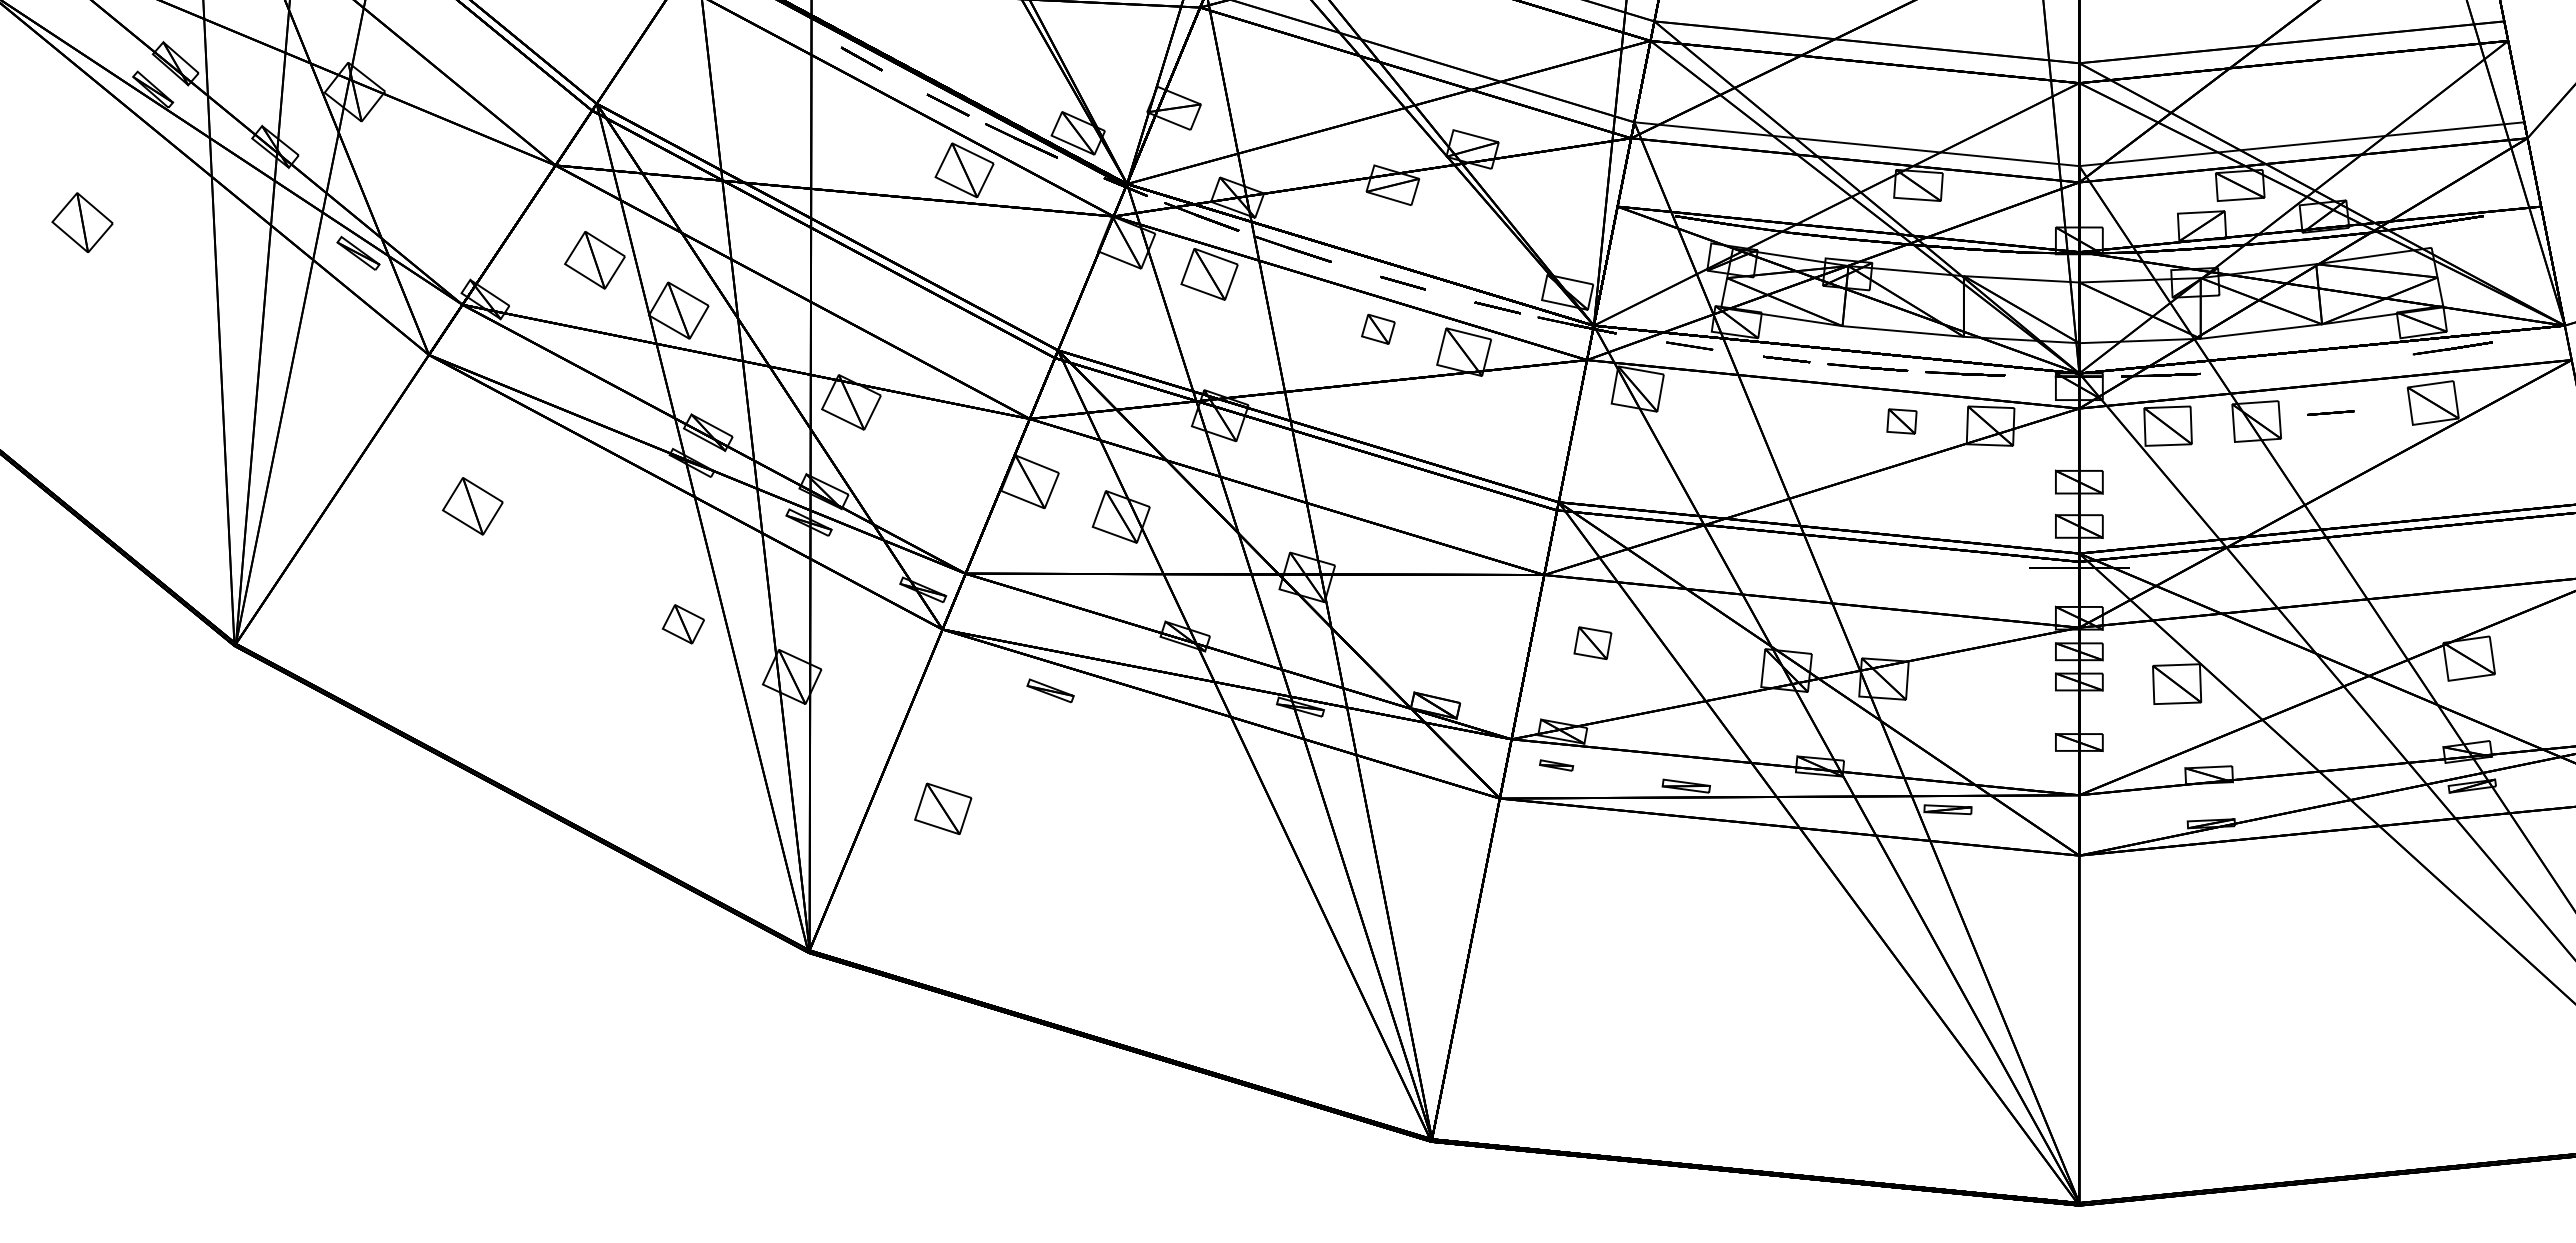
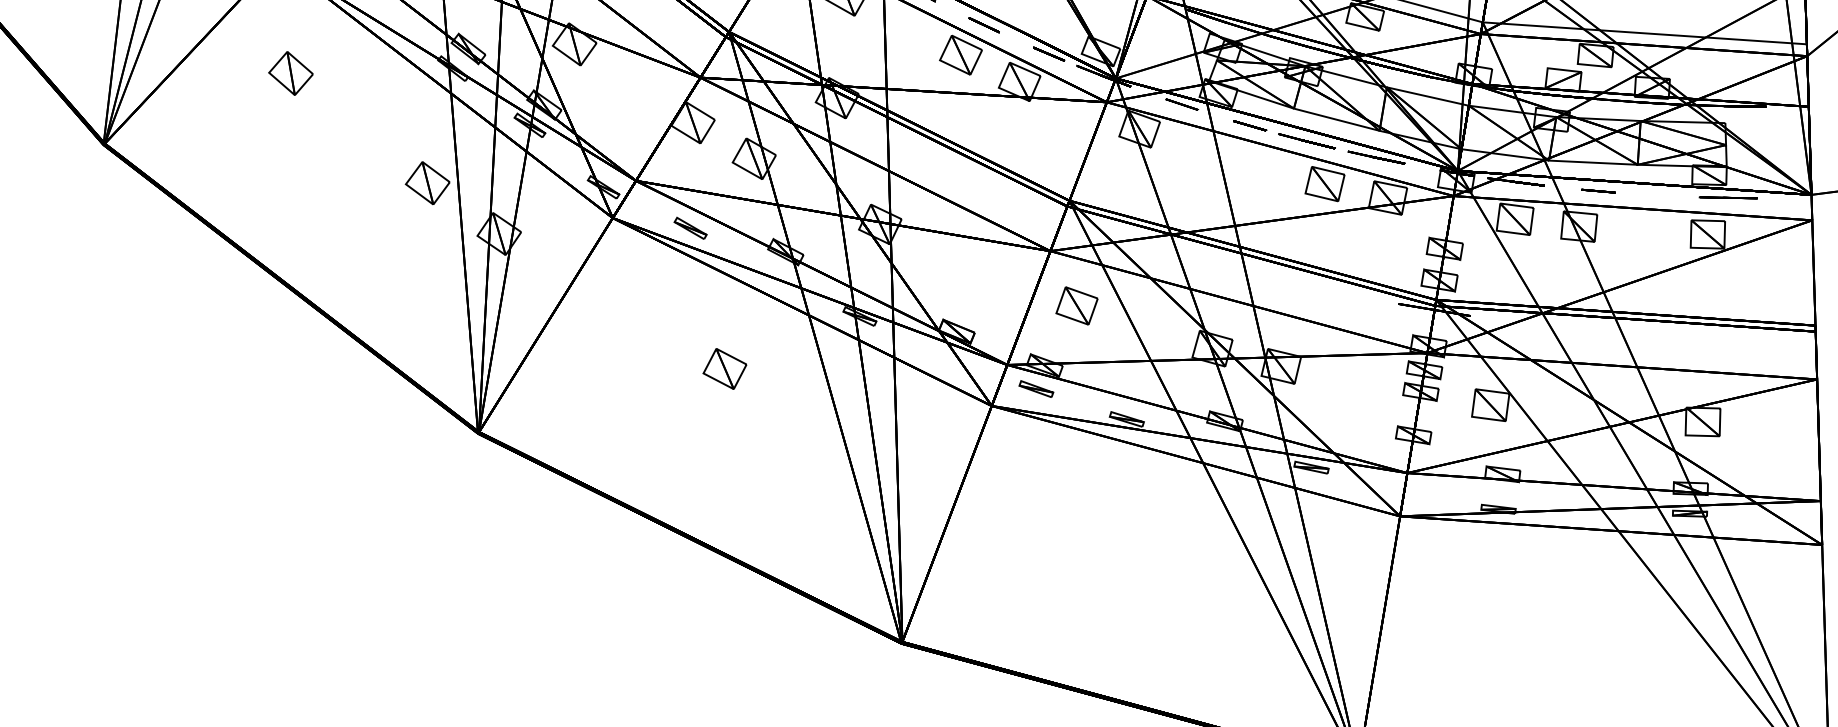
part: (1378, 329) -> (961, 55), size x1.67
line: (2330, 412) -> (1598, 190), moved
part: (1901, 421) -> (1324, 184), size x1.67
part: (683, 624) -> (427, 183), size x1.43
part: (1592, 642) -> (1076, 305), size x1.43
part: (1050, 690) -> (690, 228), moved
part: (1556, 765) -> (1036, 389), size x1.43
part: (943, 808) -> (725, 368), moved

